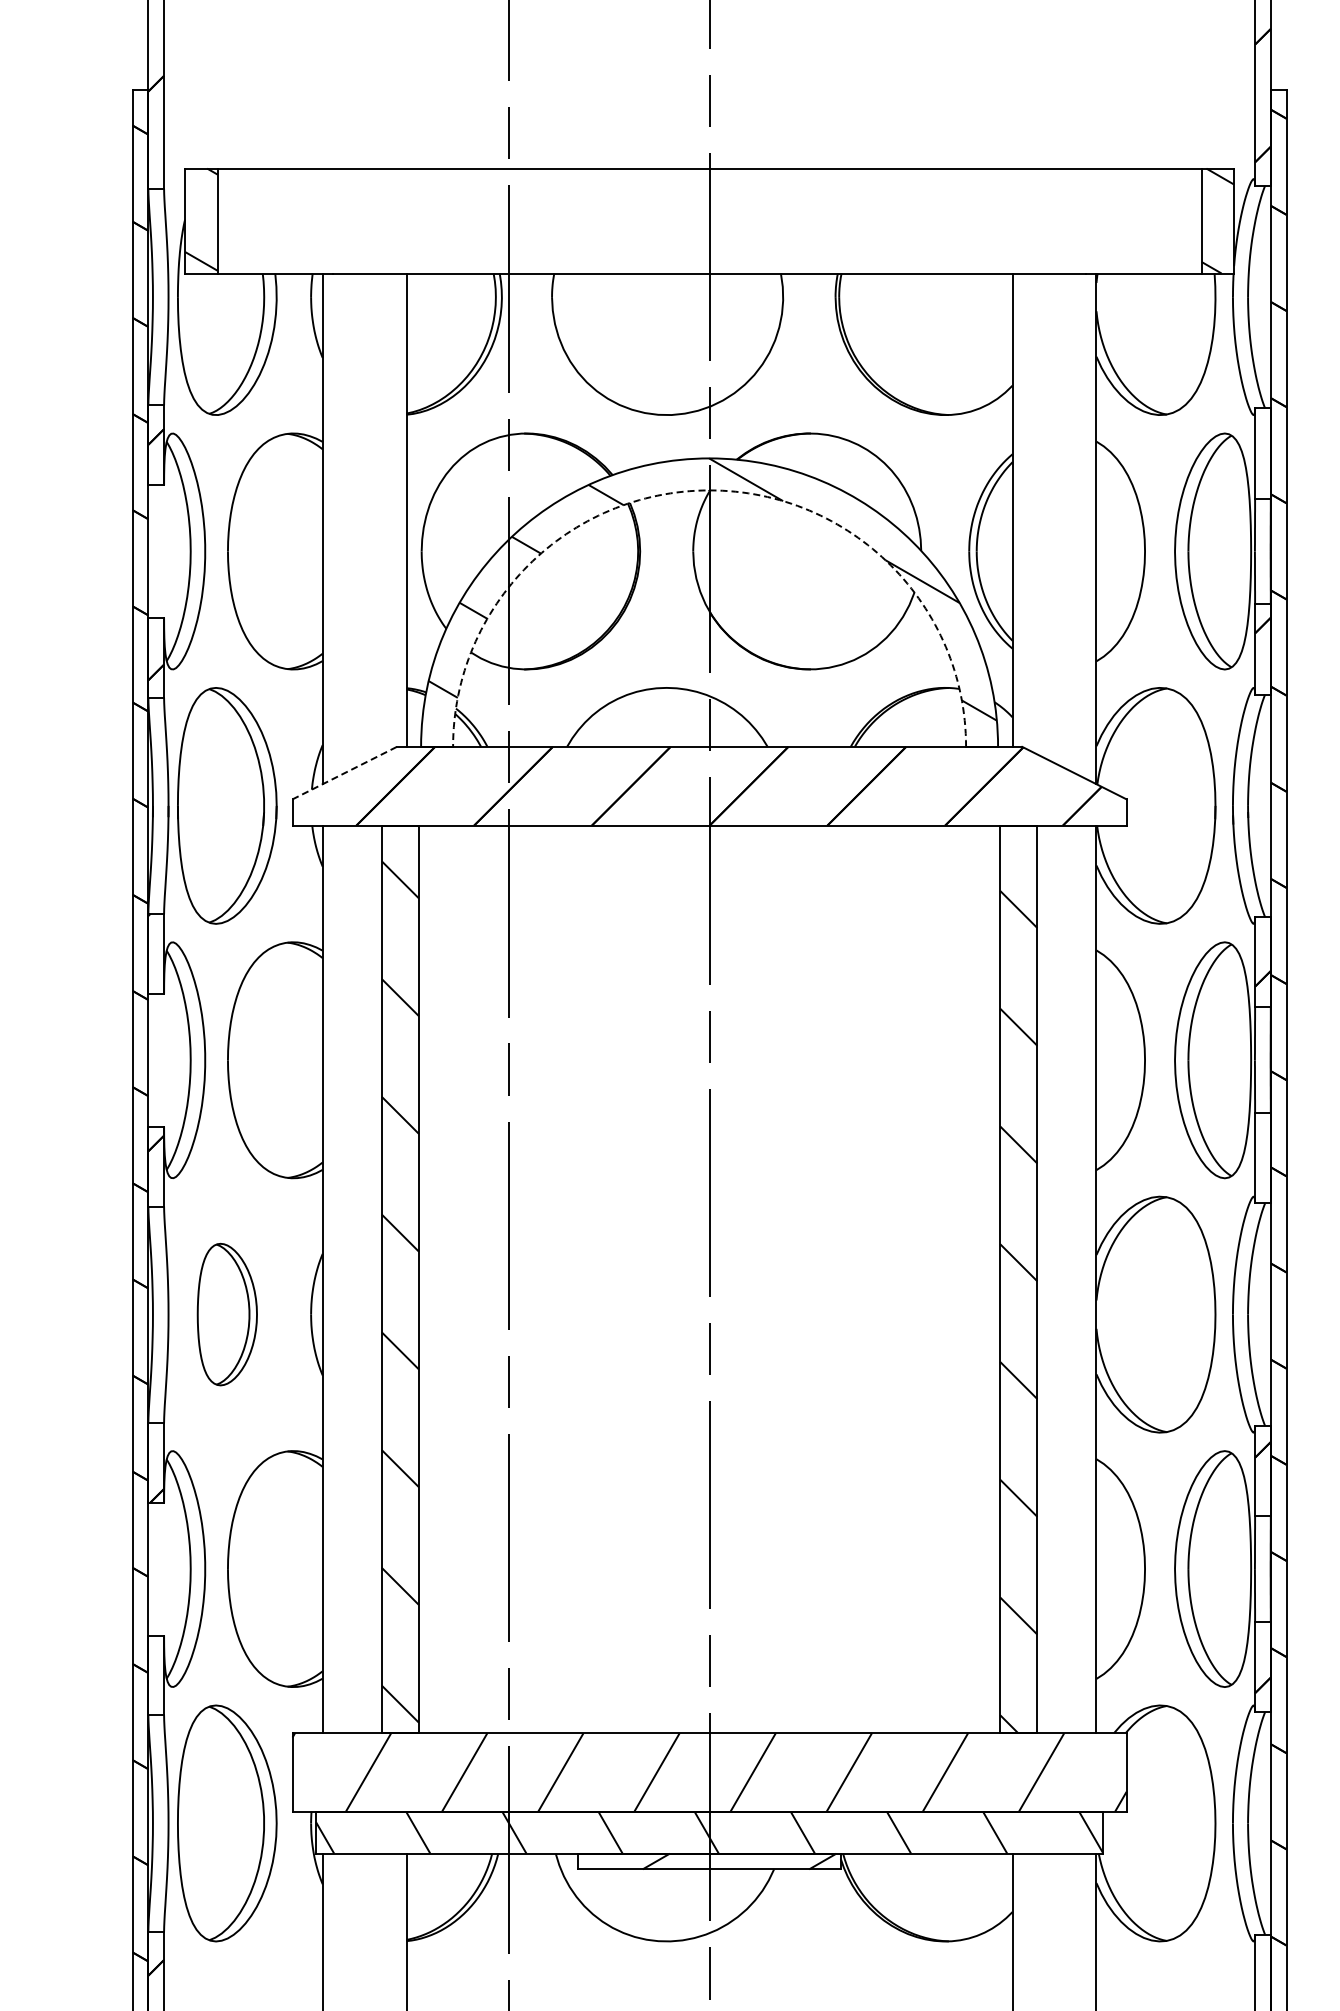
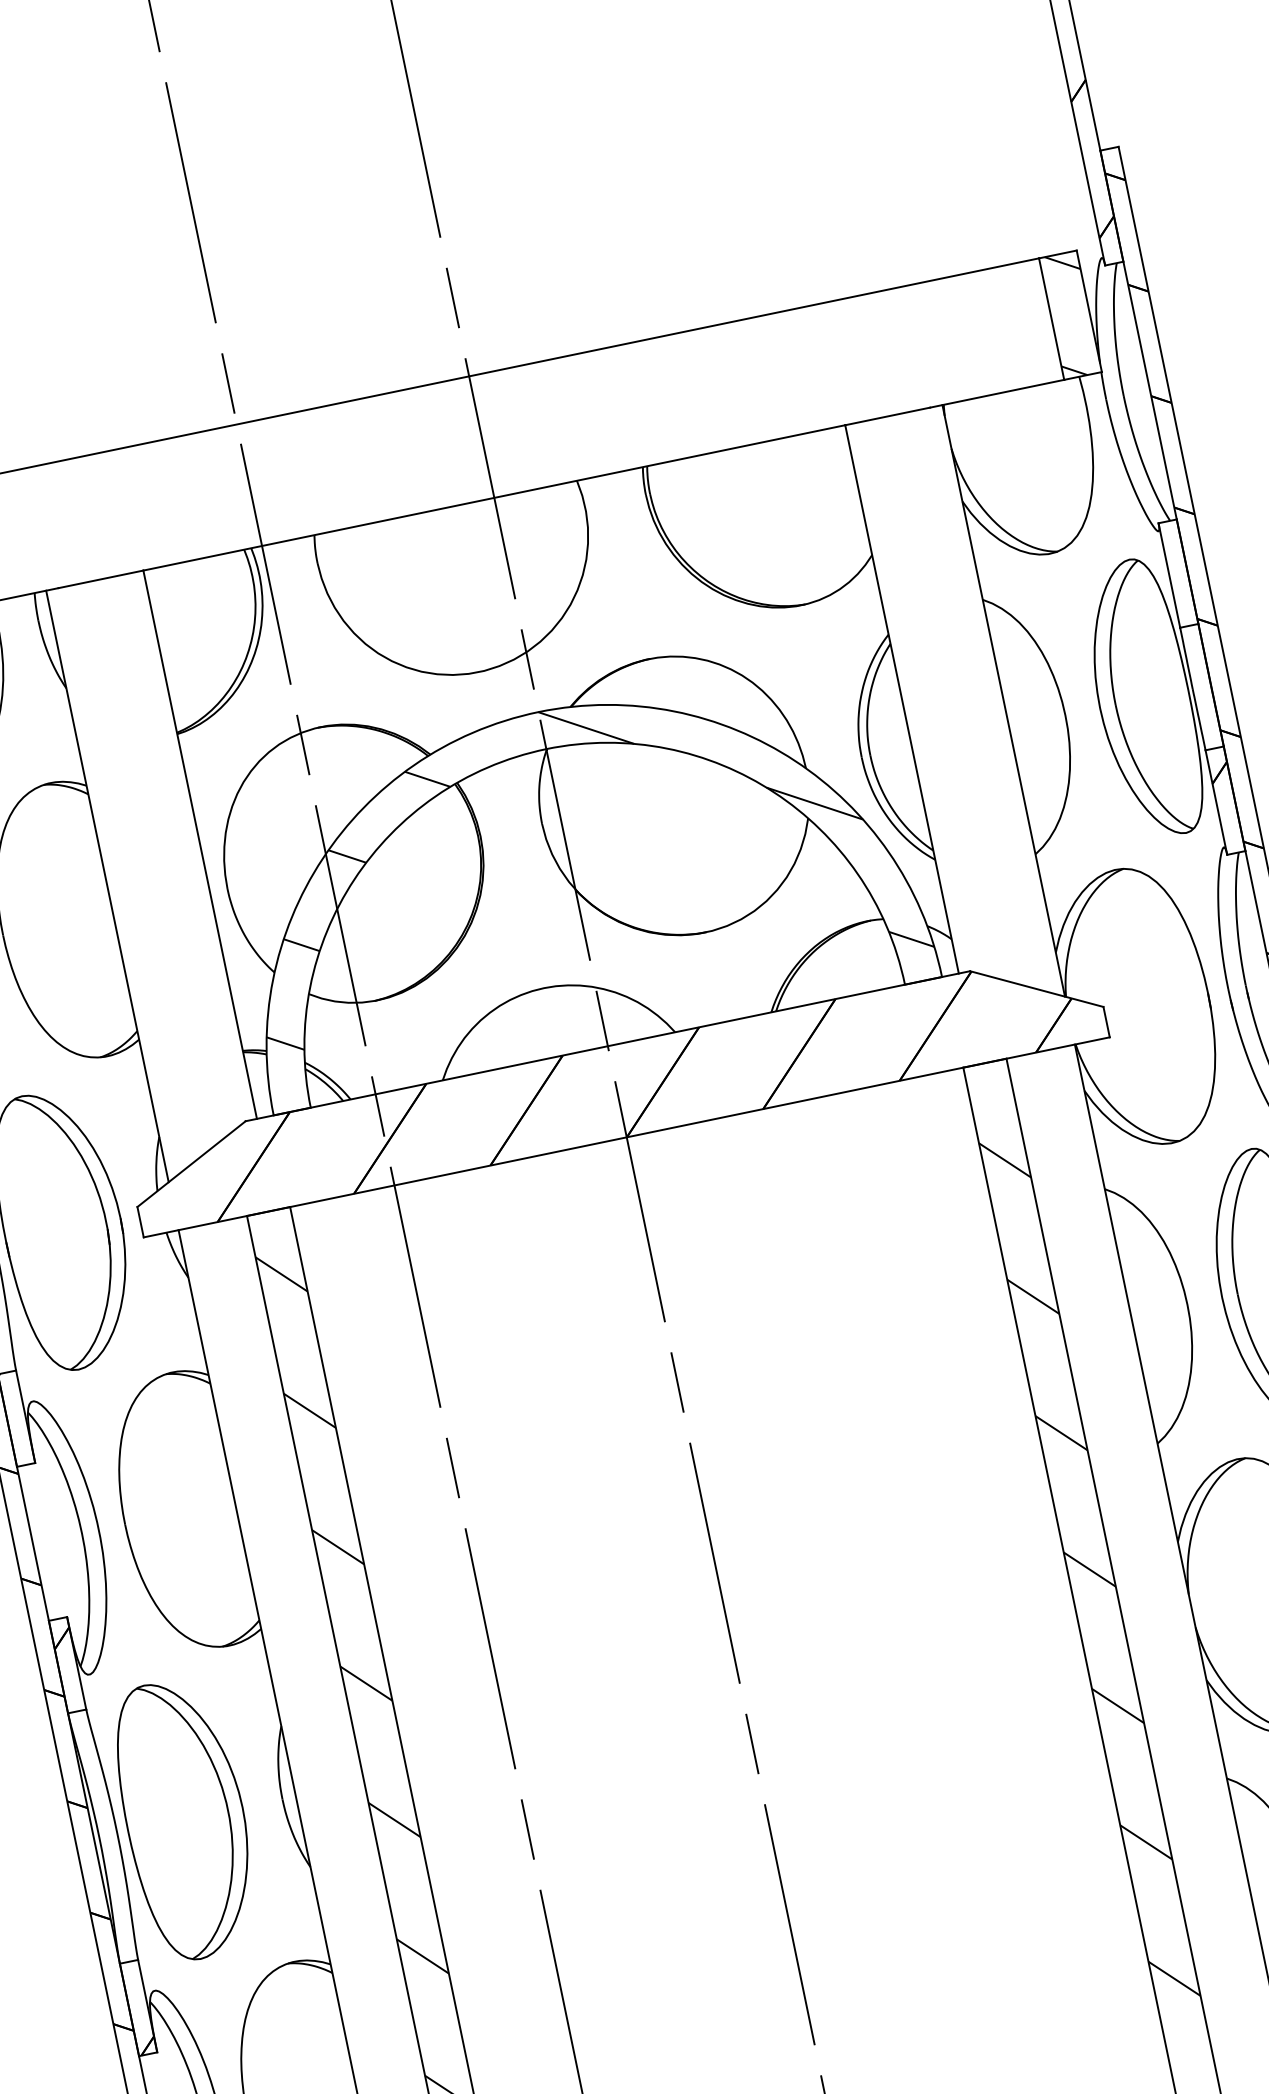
arc: (709, 490) -> (546, 749), dashed -> solid
line: (344, 773) -> (191, 1164), dashed -> solid
part: (227, 1314) -> (185, 1819), size x1.67

